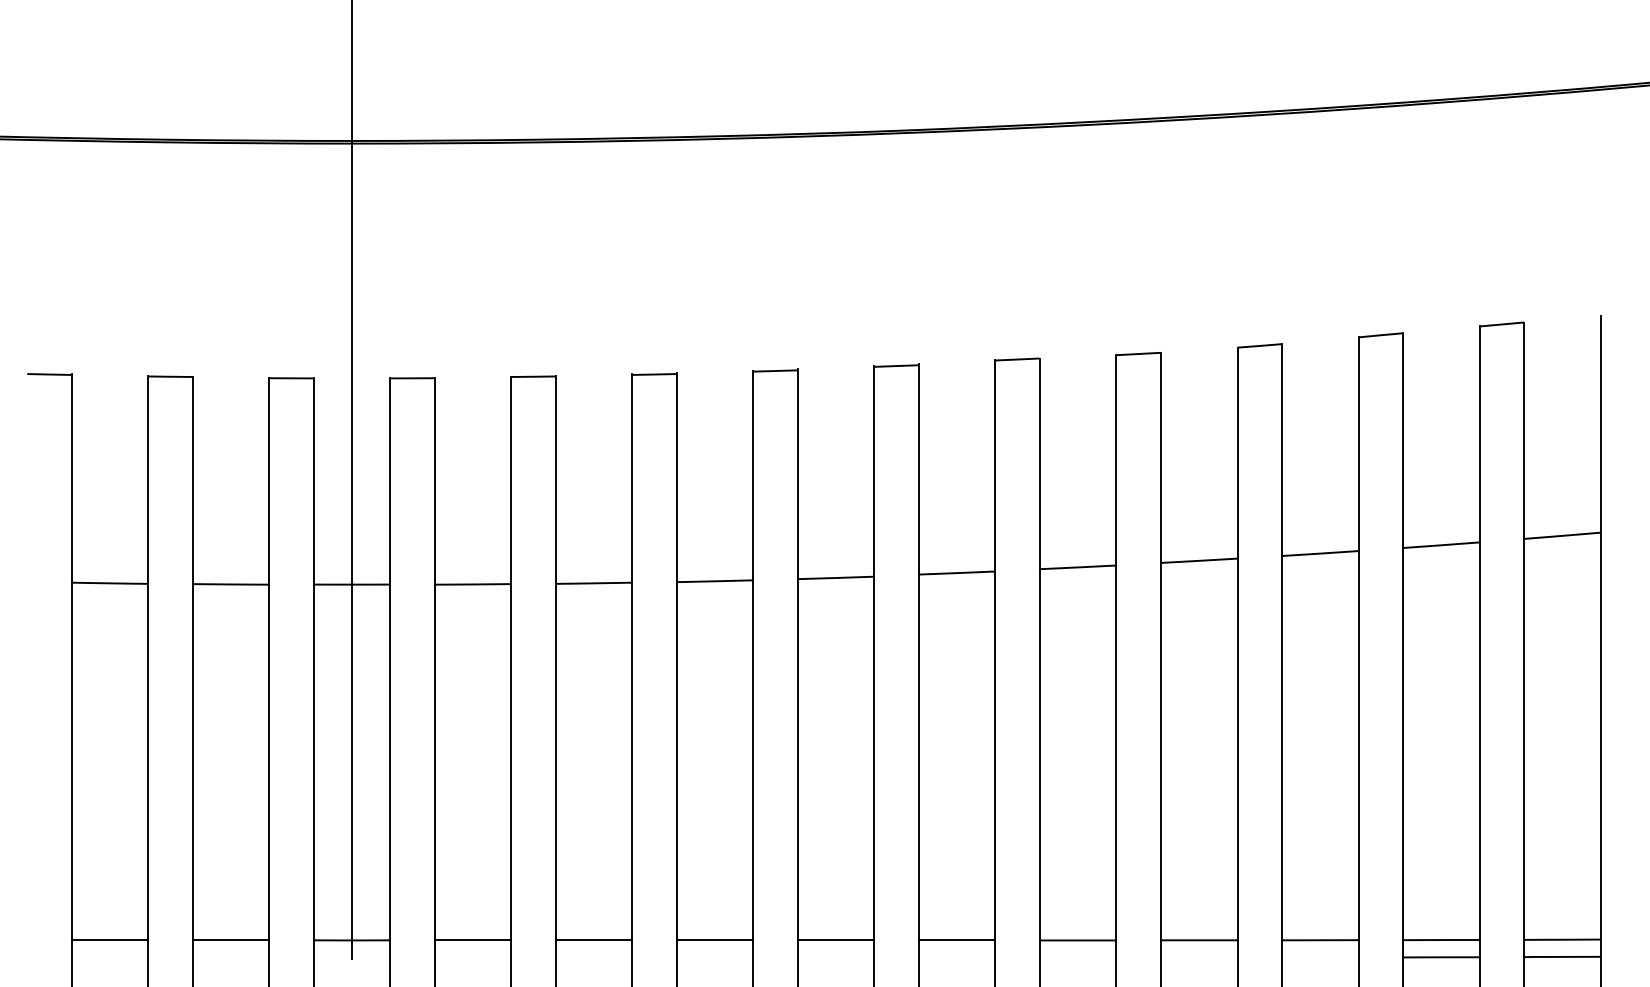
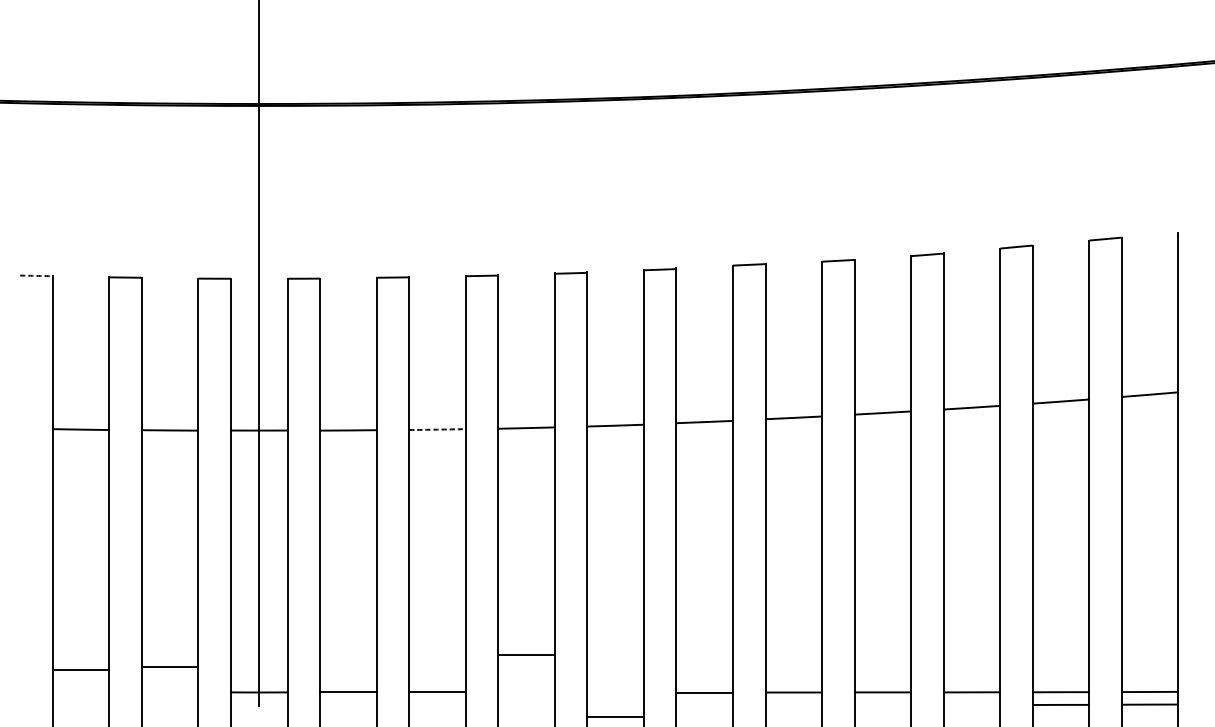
arc: (49, 374) -> (36, 275), solid -> dashed
arc: (593, 583) -> (437, 429), solid -> dashed
line: (109, 940) -> (80, 669), moved
line: (230, 940) -> (169, 666), moved
line: (714, 940) -> (526, 654), moved
line: (835, 940) -> (615, 716), moved

